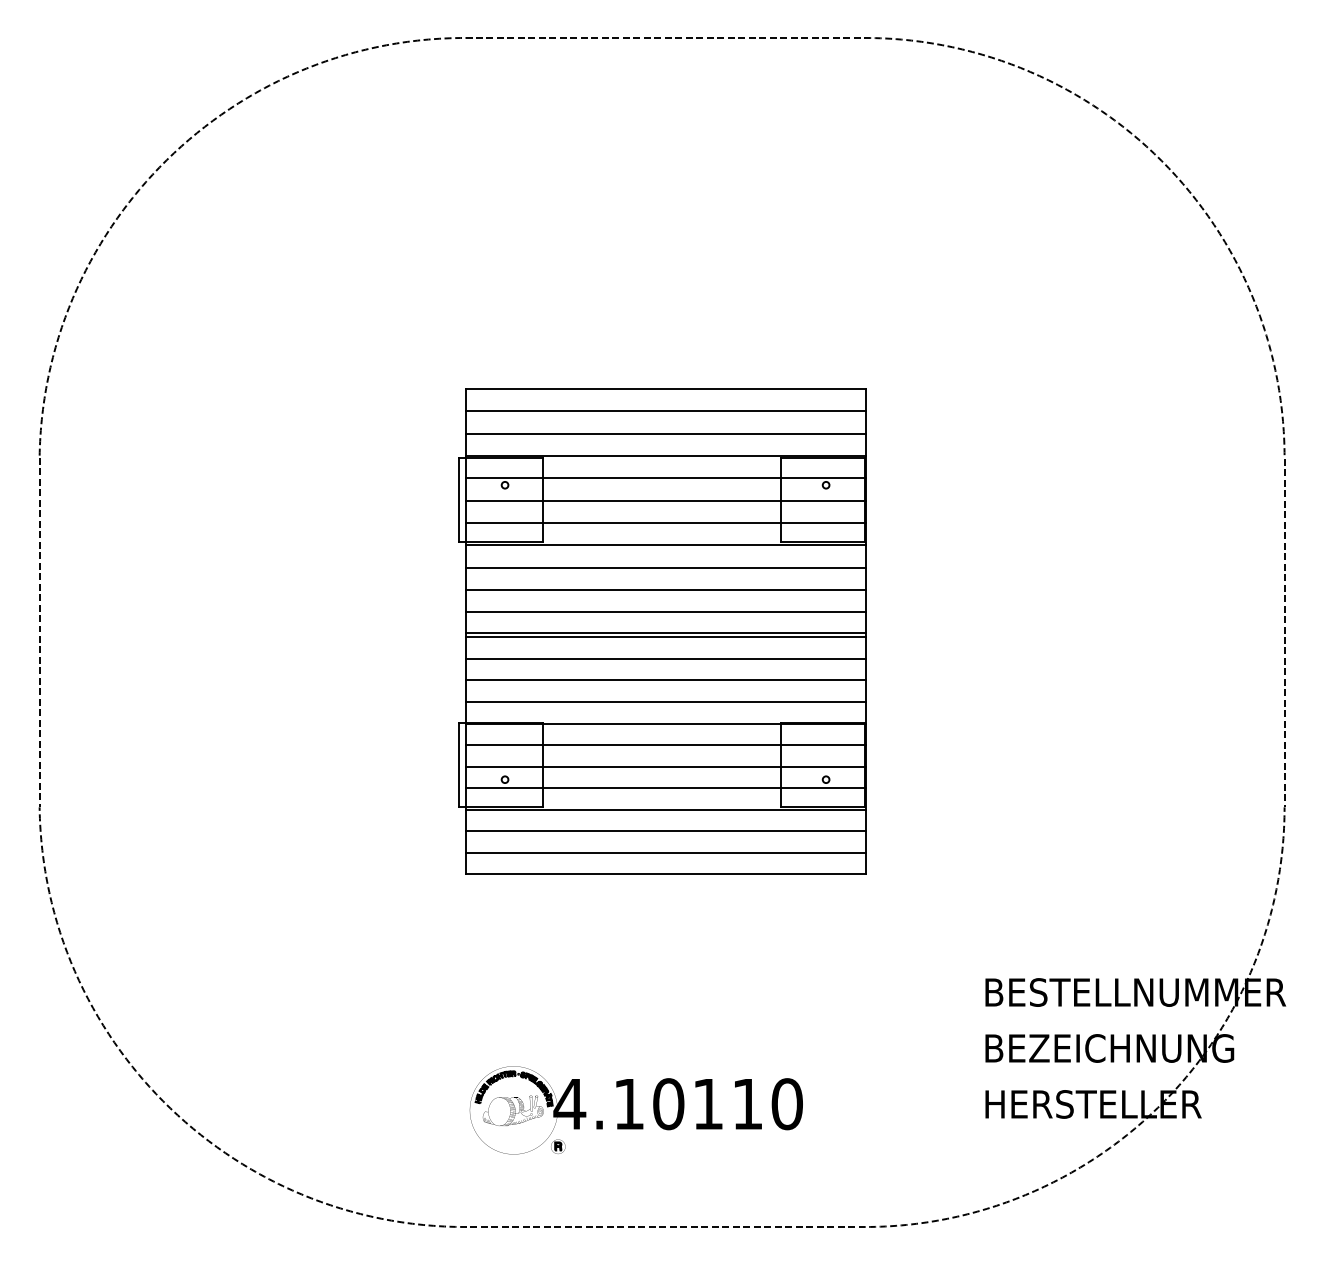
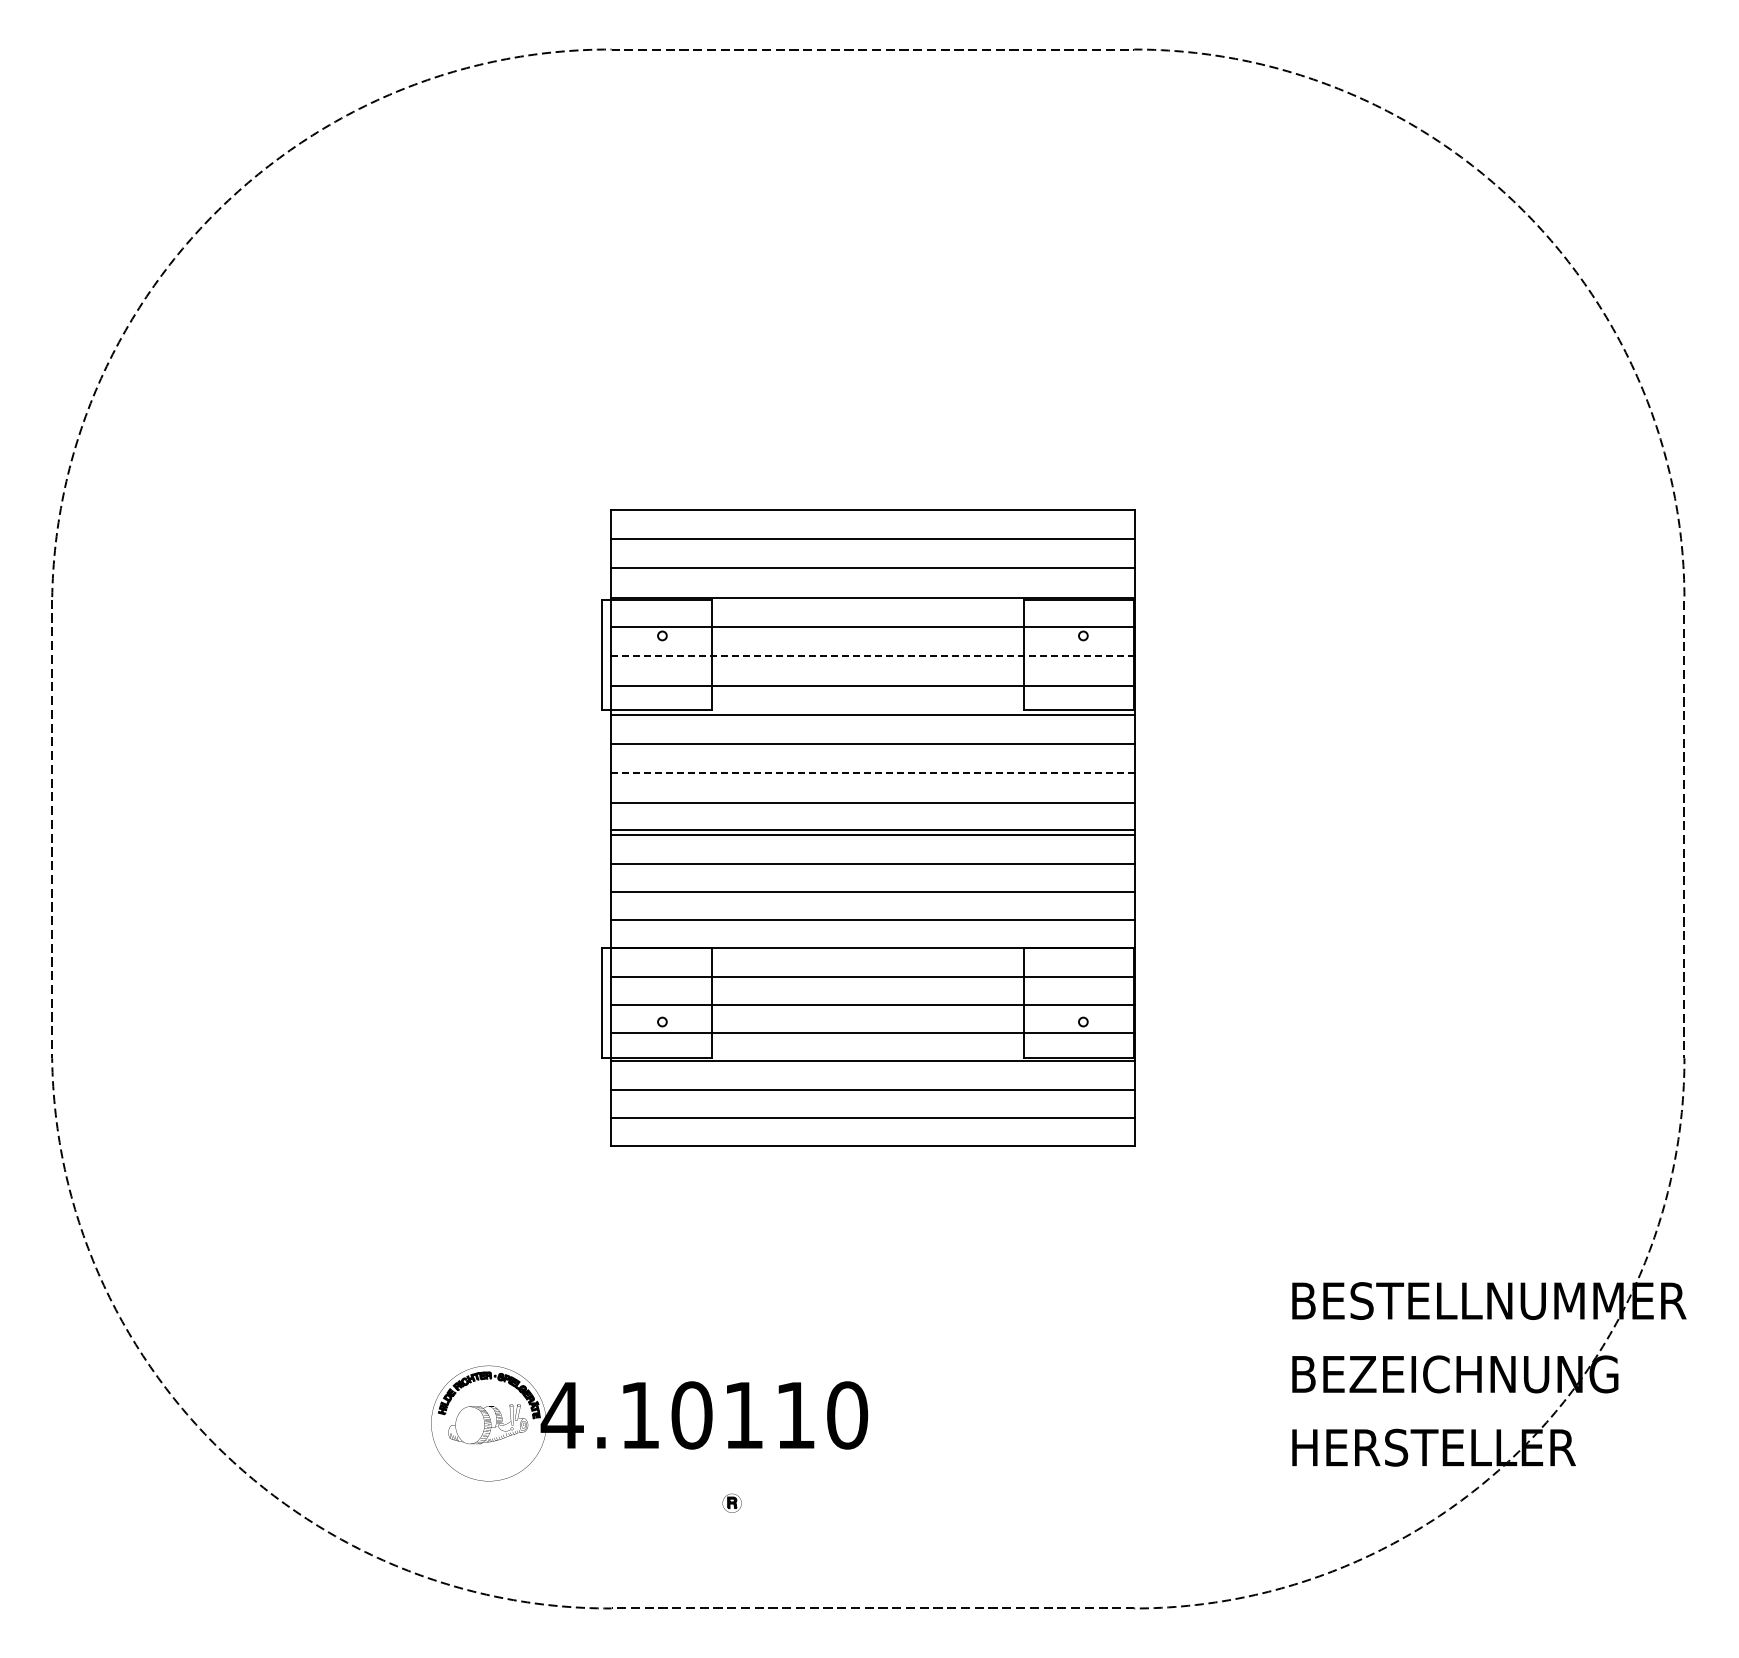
line: (666, 500) -> (873, 656), solid -> dashed
line: (666, 590) -> (873, 773), solid -> dashed
part: (636, 1110) -> (649, 1423), moved

